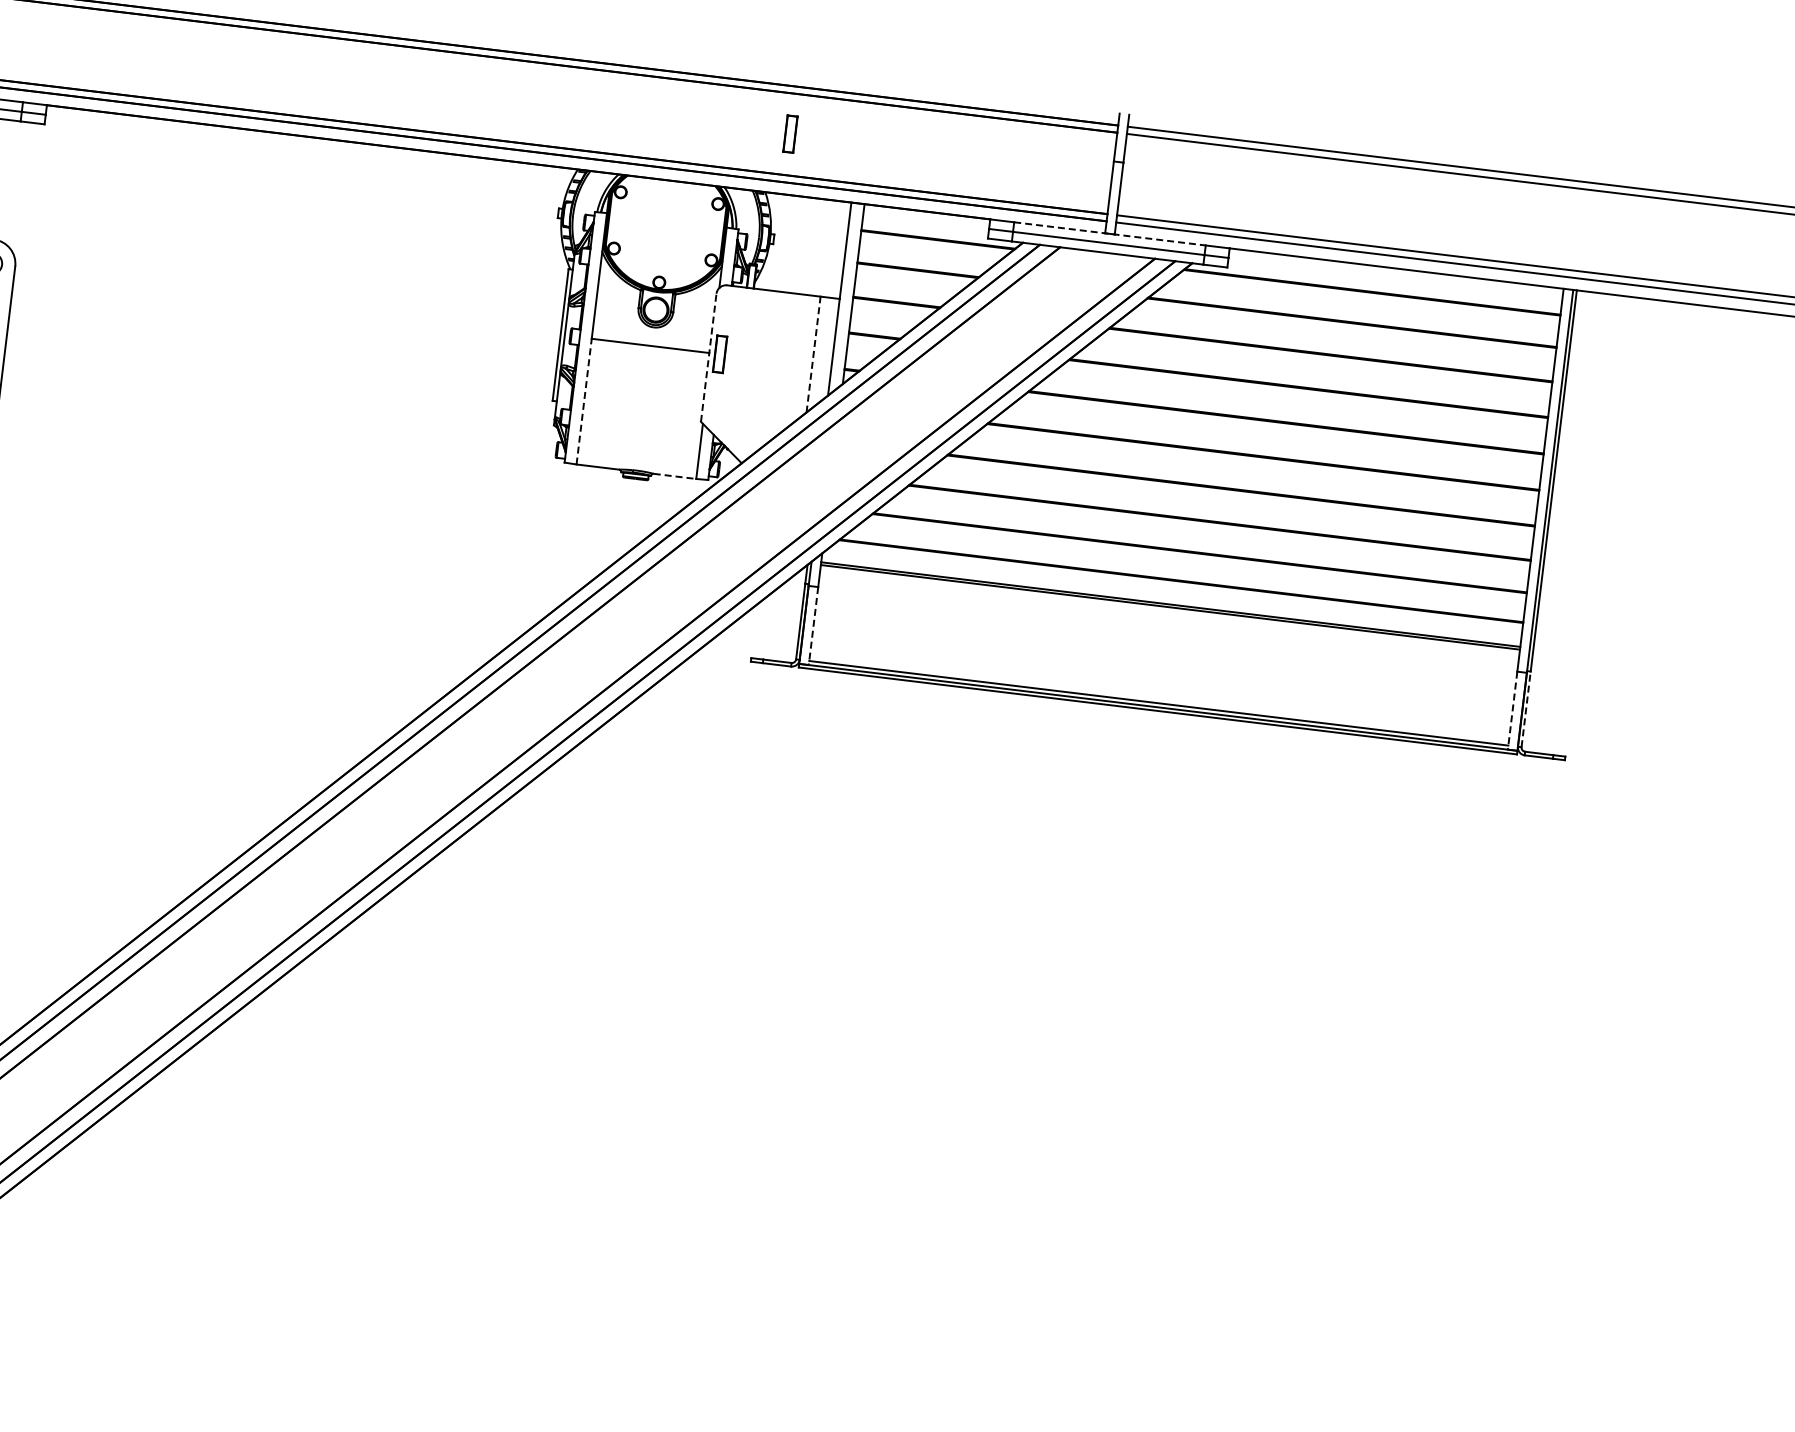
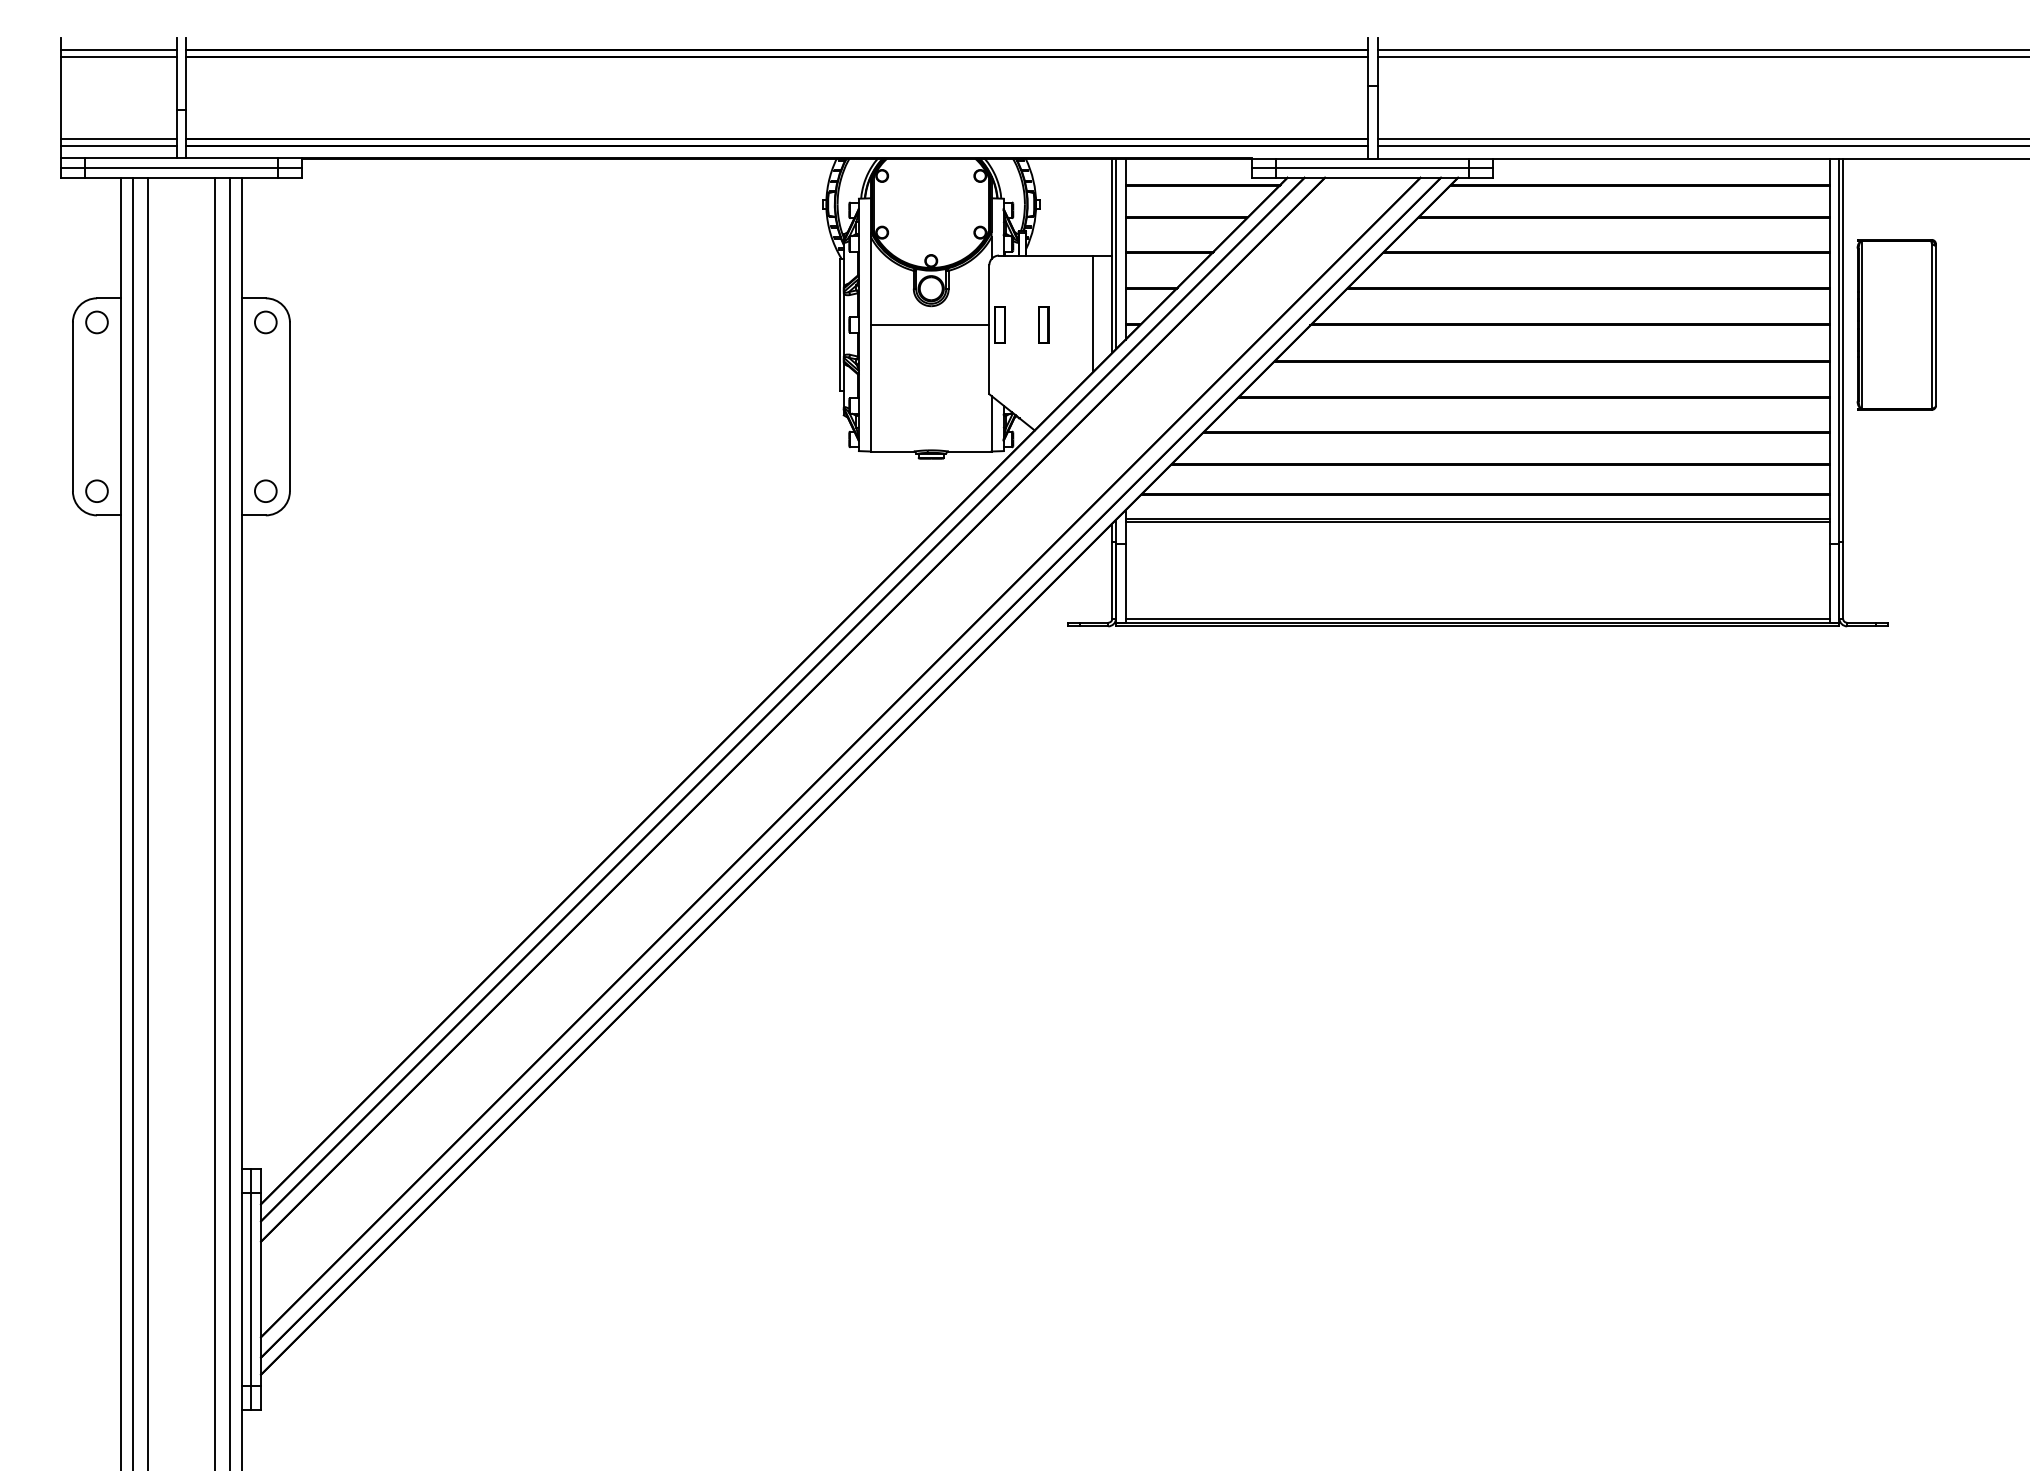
part: (790, 133) -> (1043, 324), moved
line: (1110, 233) -> (1373, 158), dashed -> solid
line: (843, 297) -> (1115, 253), added
line: (814, 354) -> (1093, 313), dashed -> solid
line: (708, 357) -> (989, 329), dashed -> solid
line: (583, 400) -> (870, 387), dashed -> solid
part: (1609, 461) -> (1896, 324), added
line: (675, 476) -> (970, 451), dashed -> solid
line: (813, 626) -> (1125, 583), dashed -> solid
line: (1526, 709) -> (1843, 580), dashed -> solid
line: (1512, 710) -> (1829, 583), dashed -> solid

